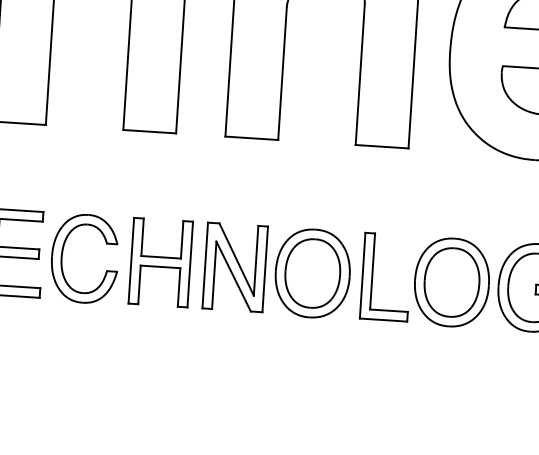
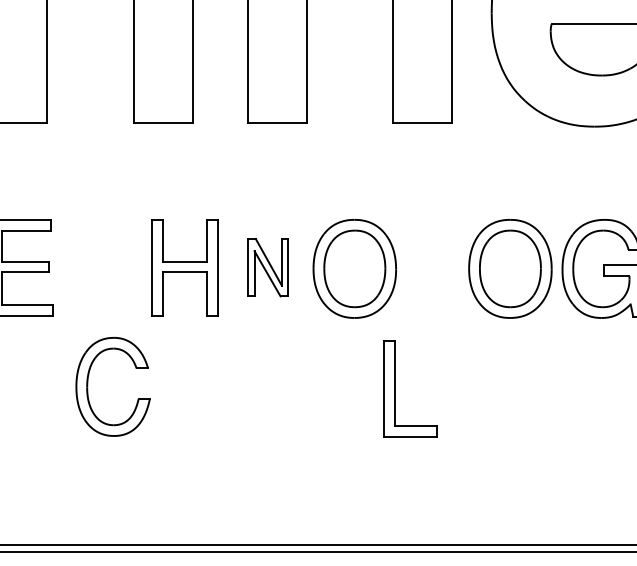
part: (62, 257) -> (88, 386), moved
part: (235, 267) -> (268, 267), size x0.6
part: (372, 276) -> (395, 388), moved

